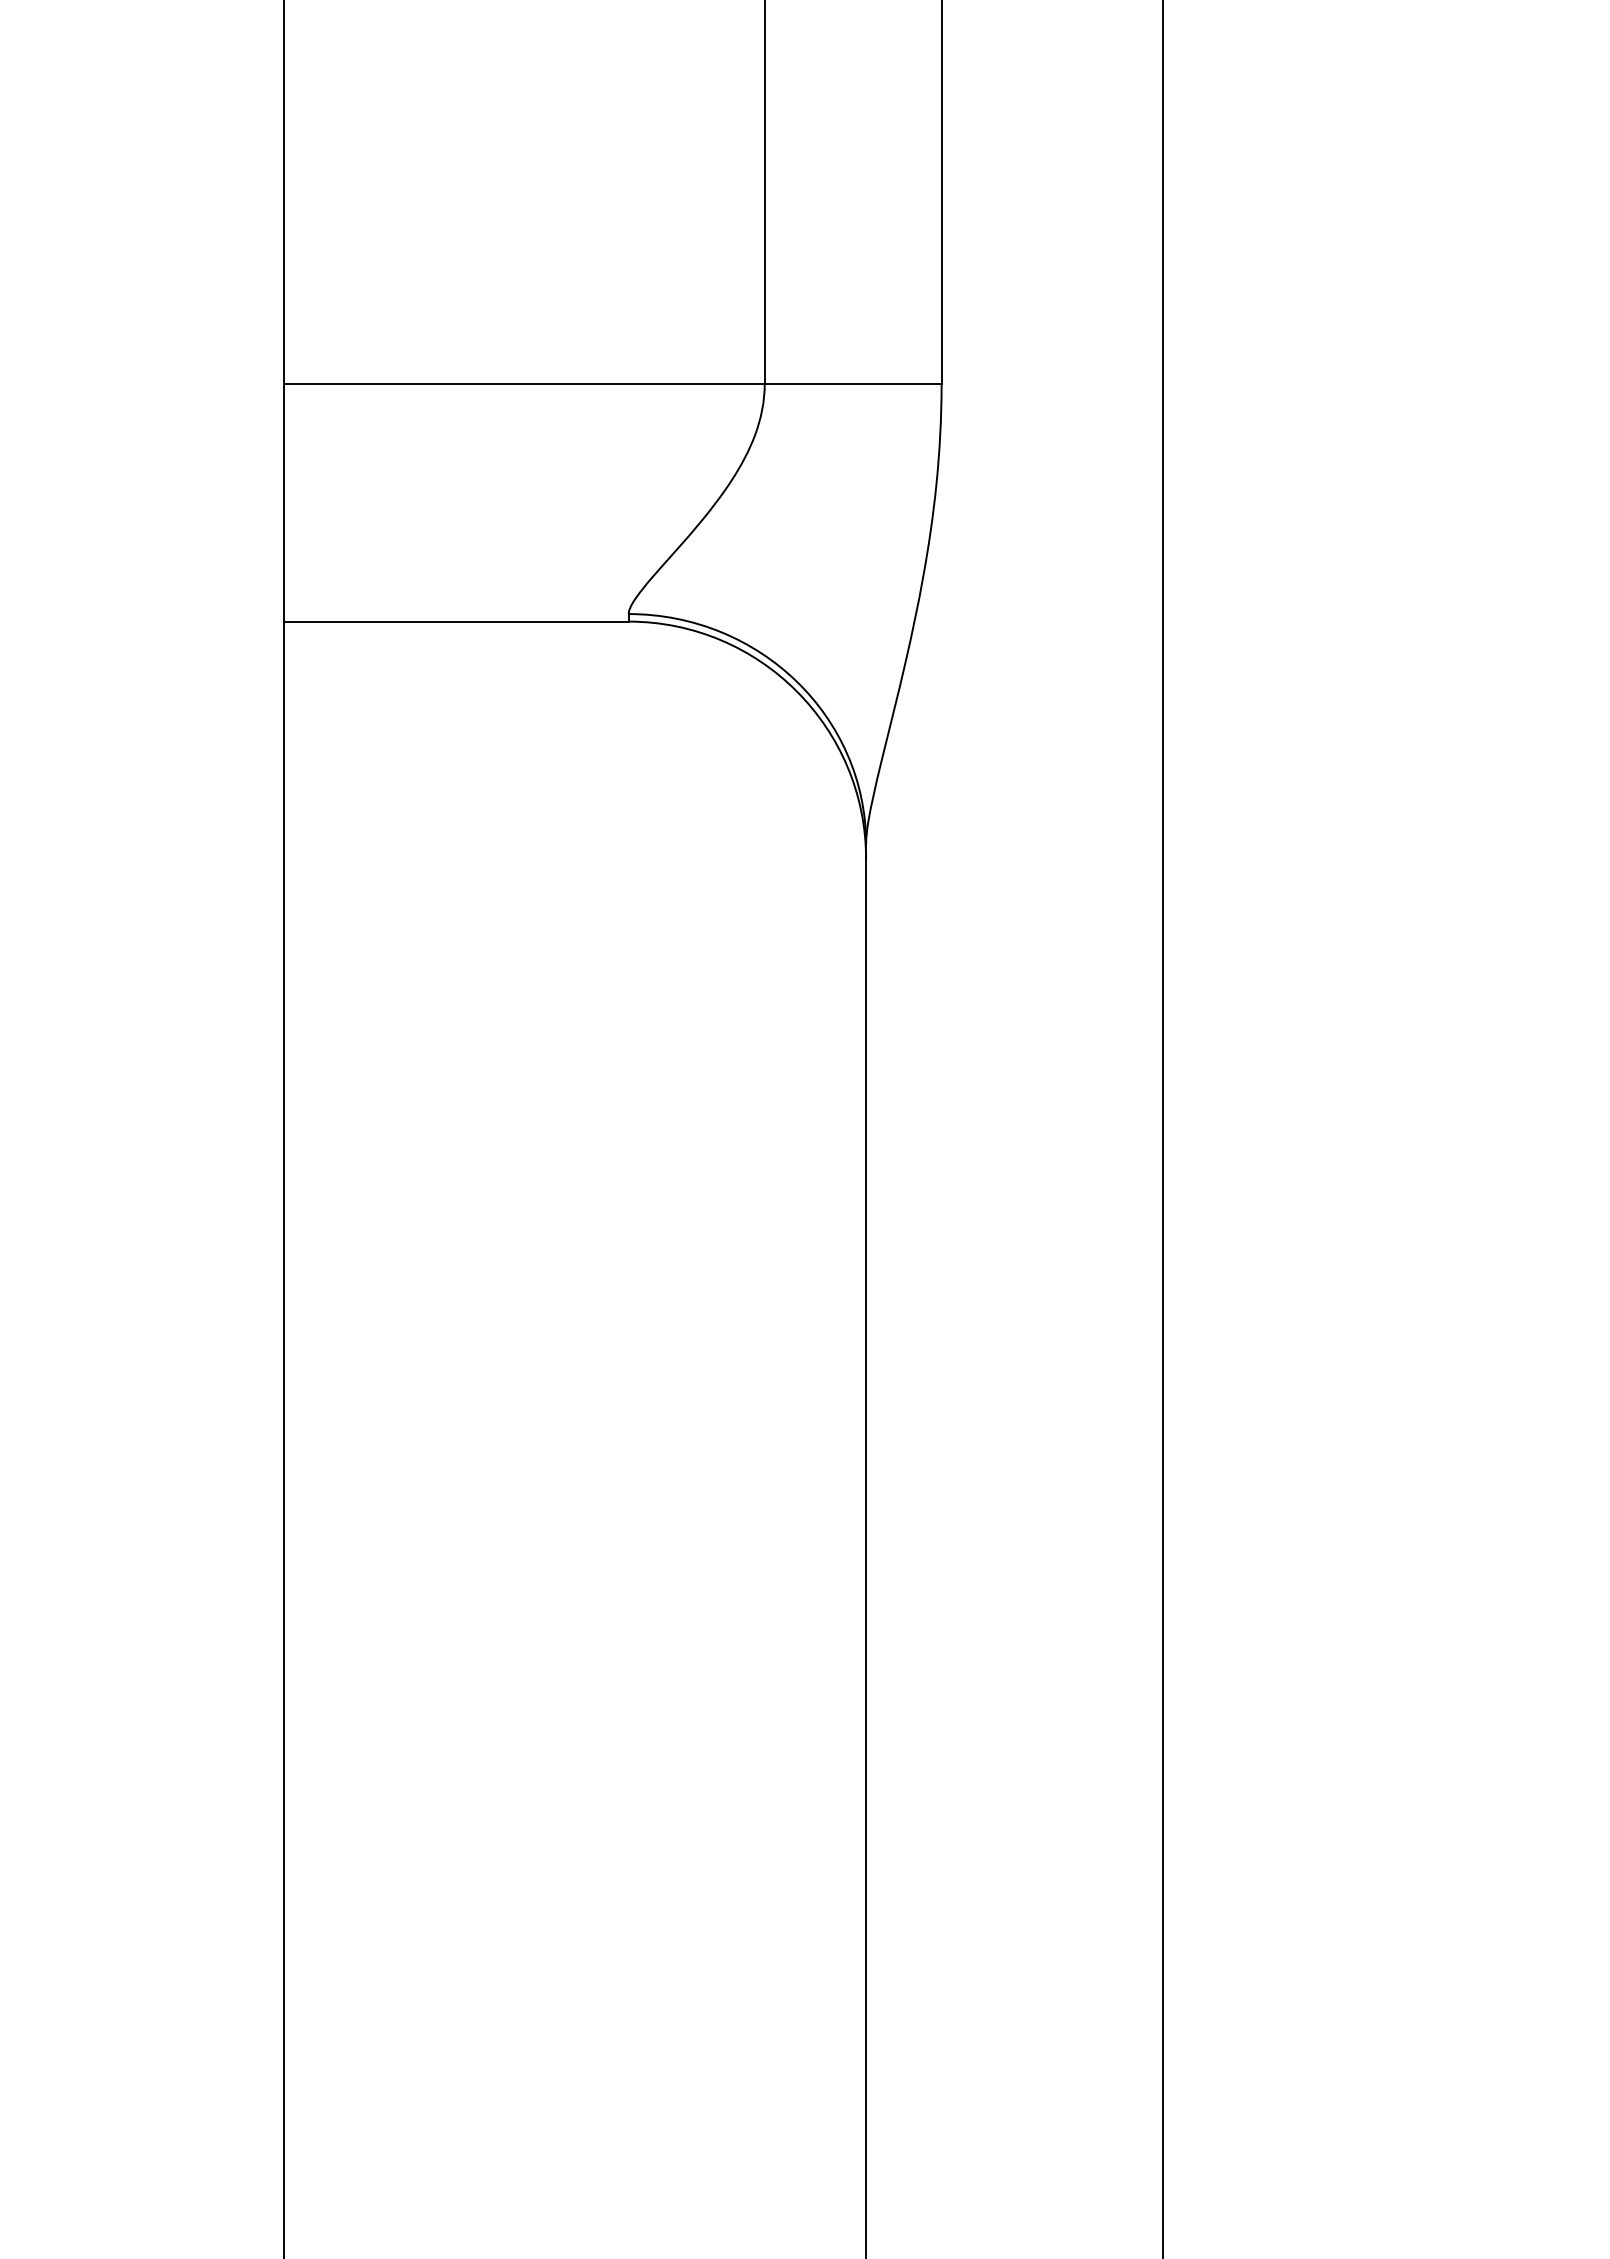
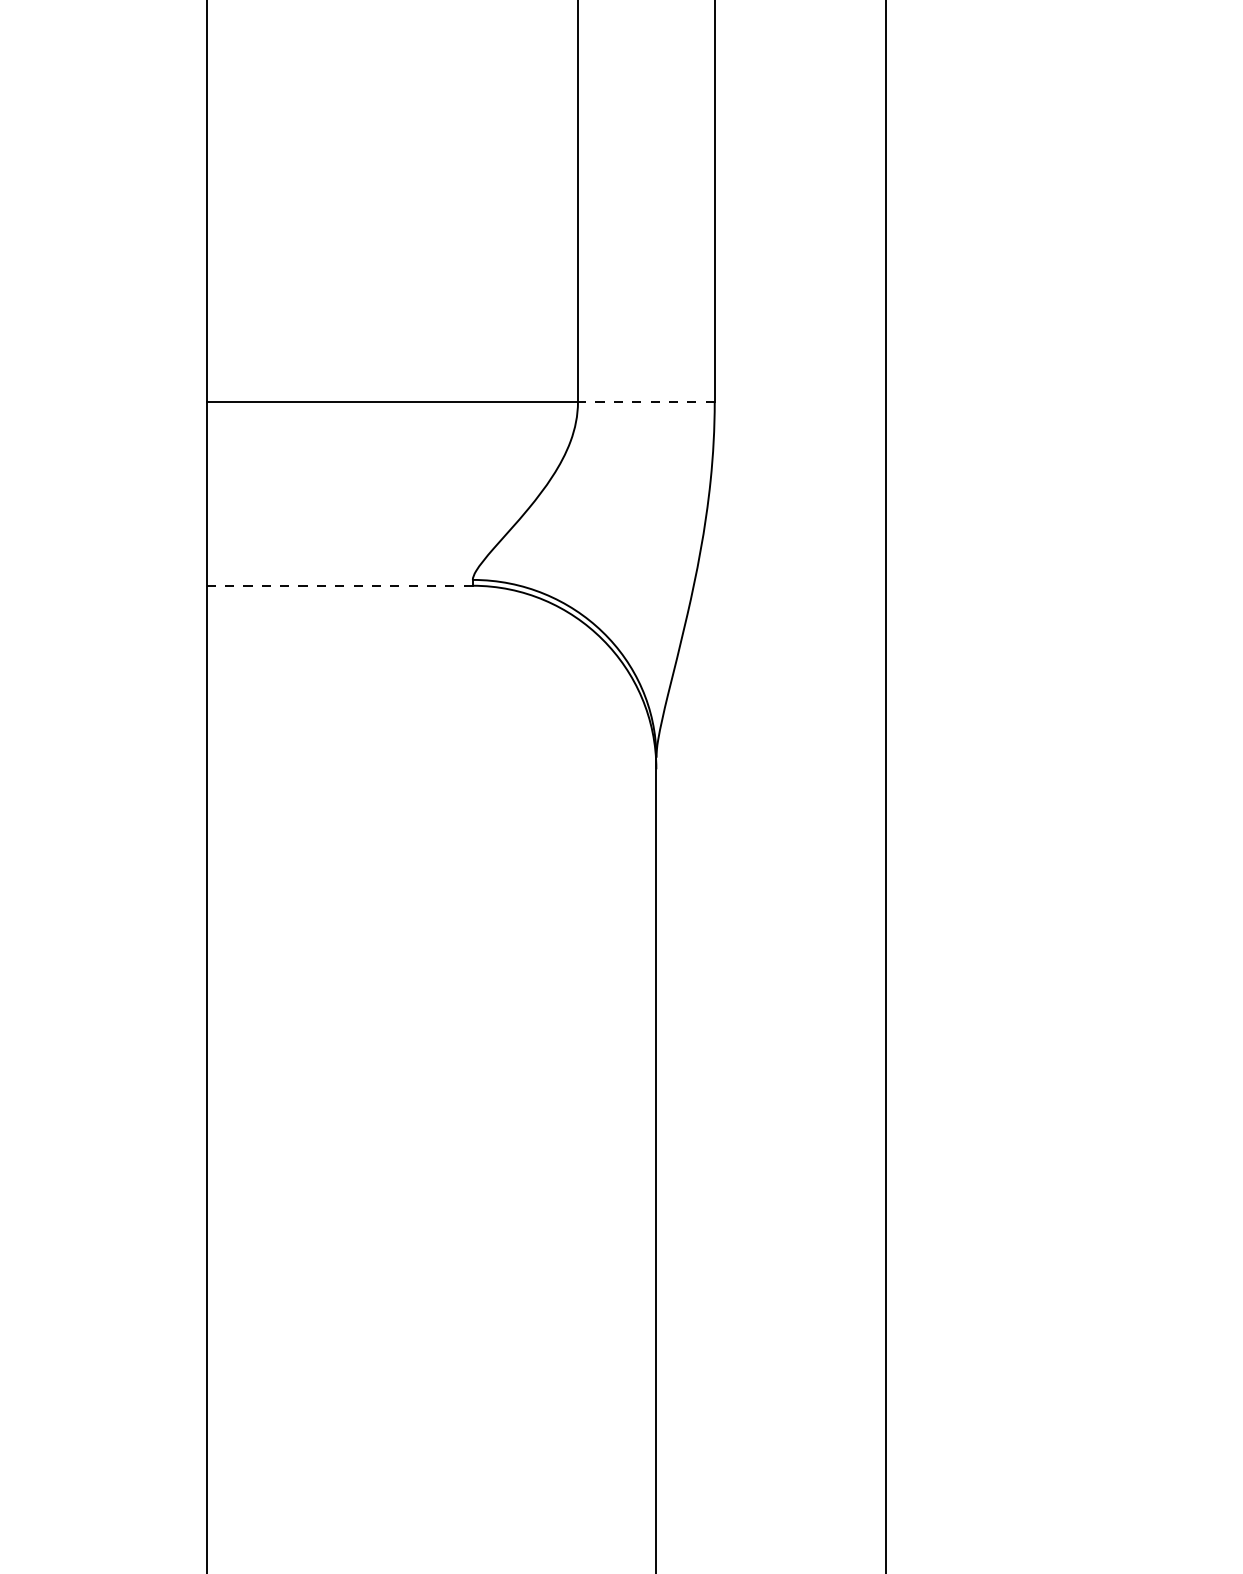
line: (852, 384) -> (645, 402), solid -> dashed
line: (457, 621) -> (340, 585), solid -> dashed

